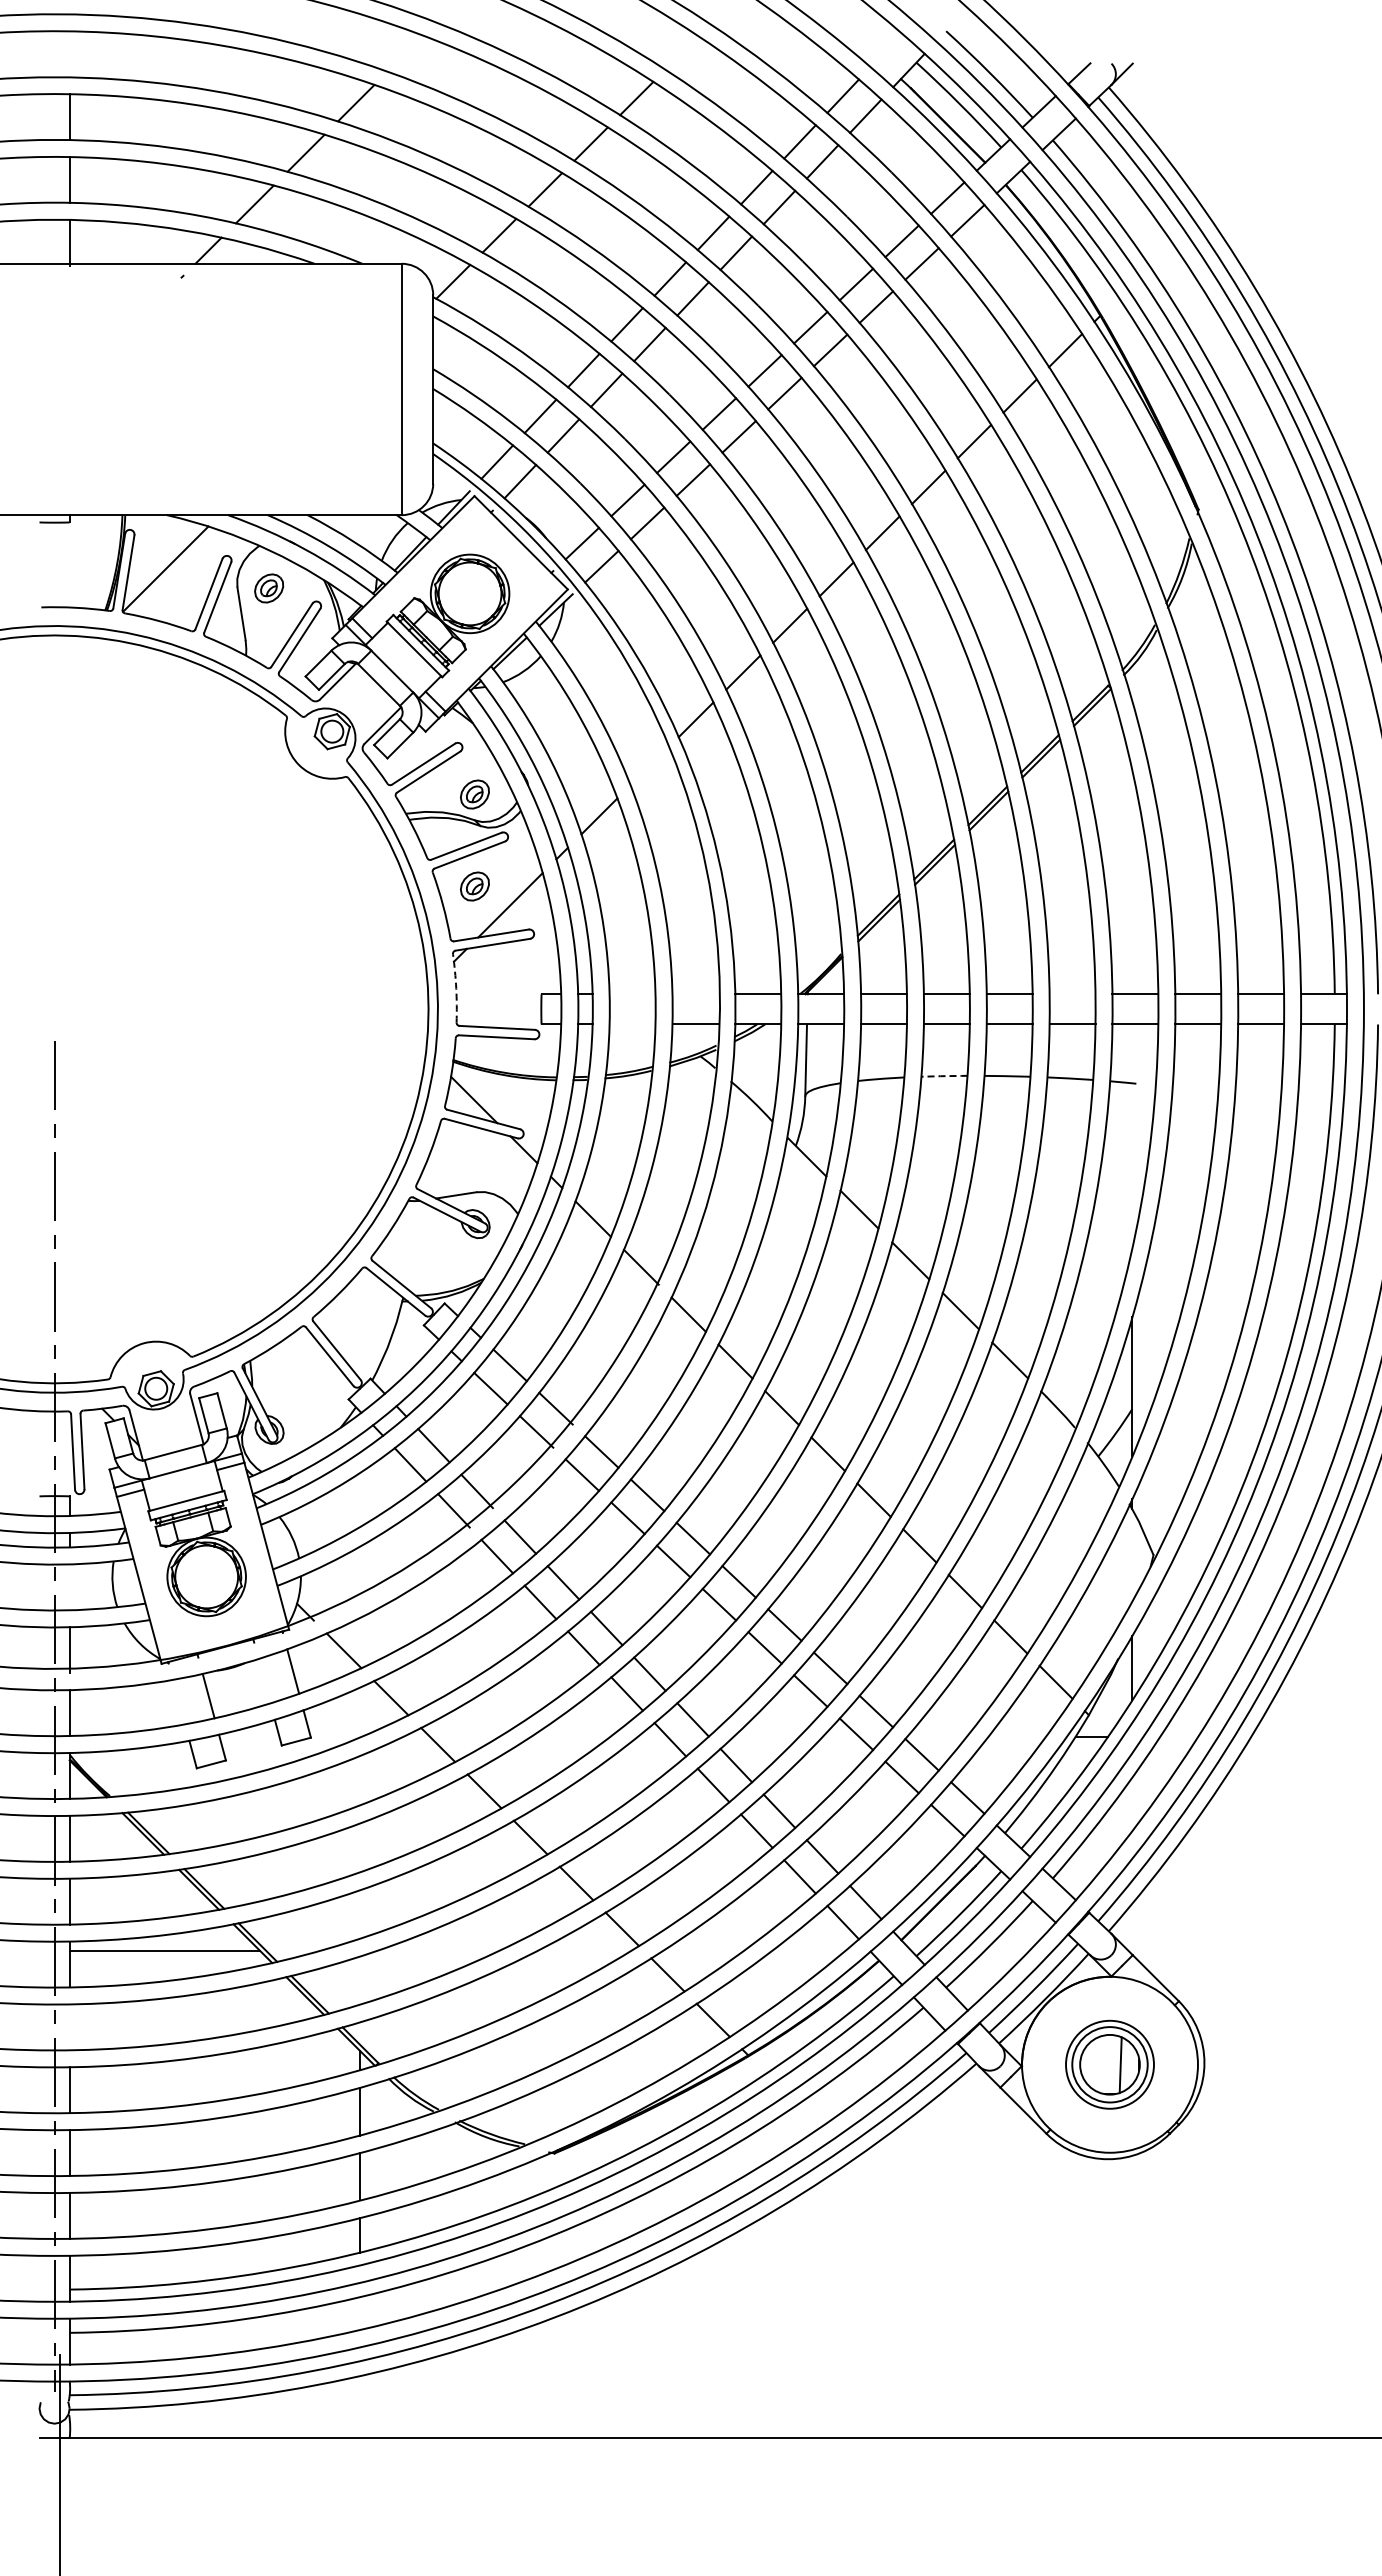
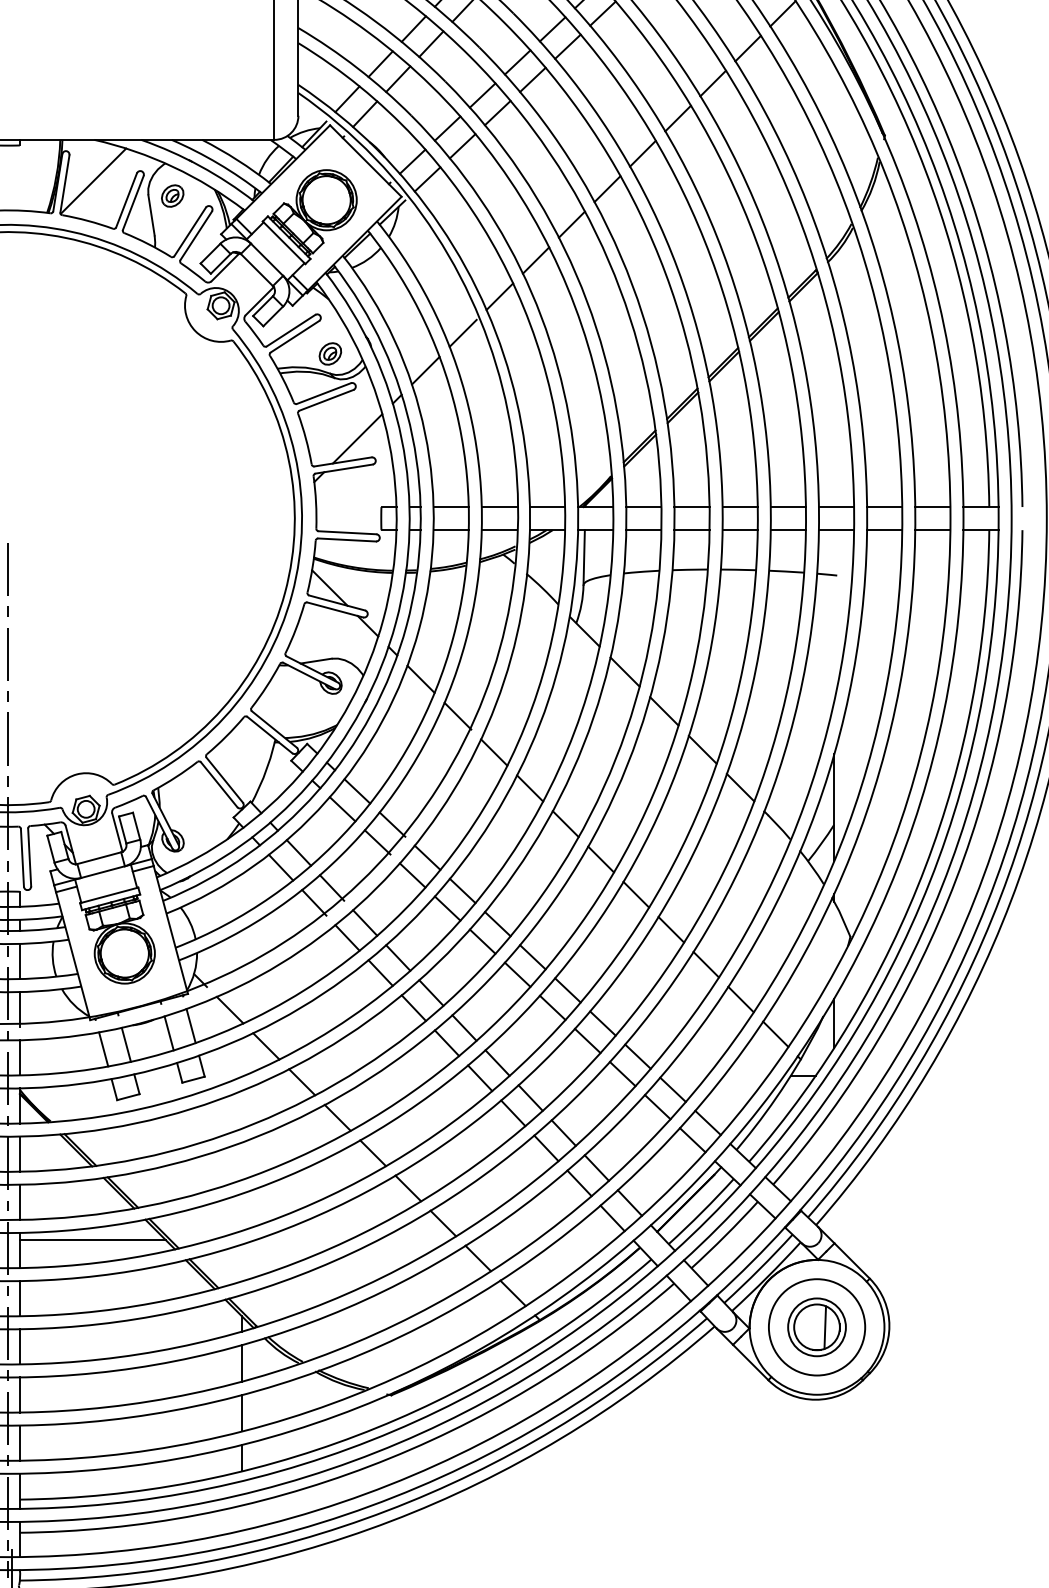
line: (647, 767) -> (462, 333), added
part: (474, 886) -> (330, 424), removed
arc: (456, 988) -> (316, 502), dashed -> solid
line: (632, 994) -> (451, 507), added
line: (695, 994) -> (499, 507), added
line: (1072, 994) -> (788, 507), added
line: (632, 1024) -> (451, 530), added
line: (944, 1076) -> (690, 570), dashed -> solid
line: (69, 1587) -> (19, 961), added
line: (264, 1681) -> (169, 1033), added
line: (179, 1701) -> (104, 1048), added
line: (69, 2027) -> (19, 1298), added
circle: (1109, 2064) -> (816, 1327), size x1.43

